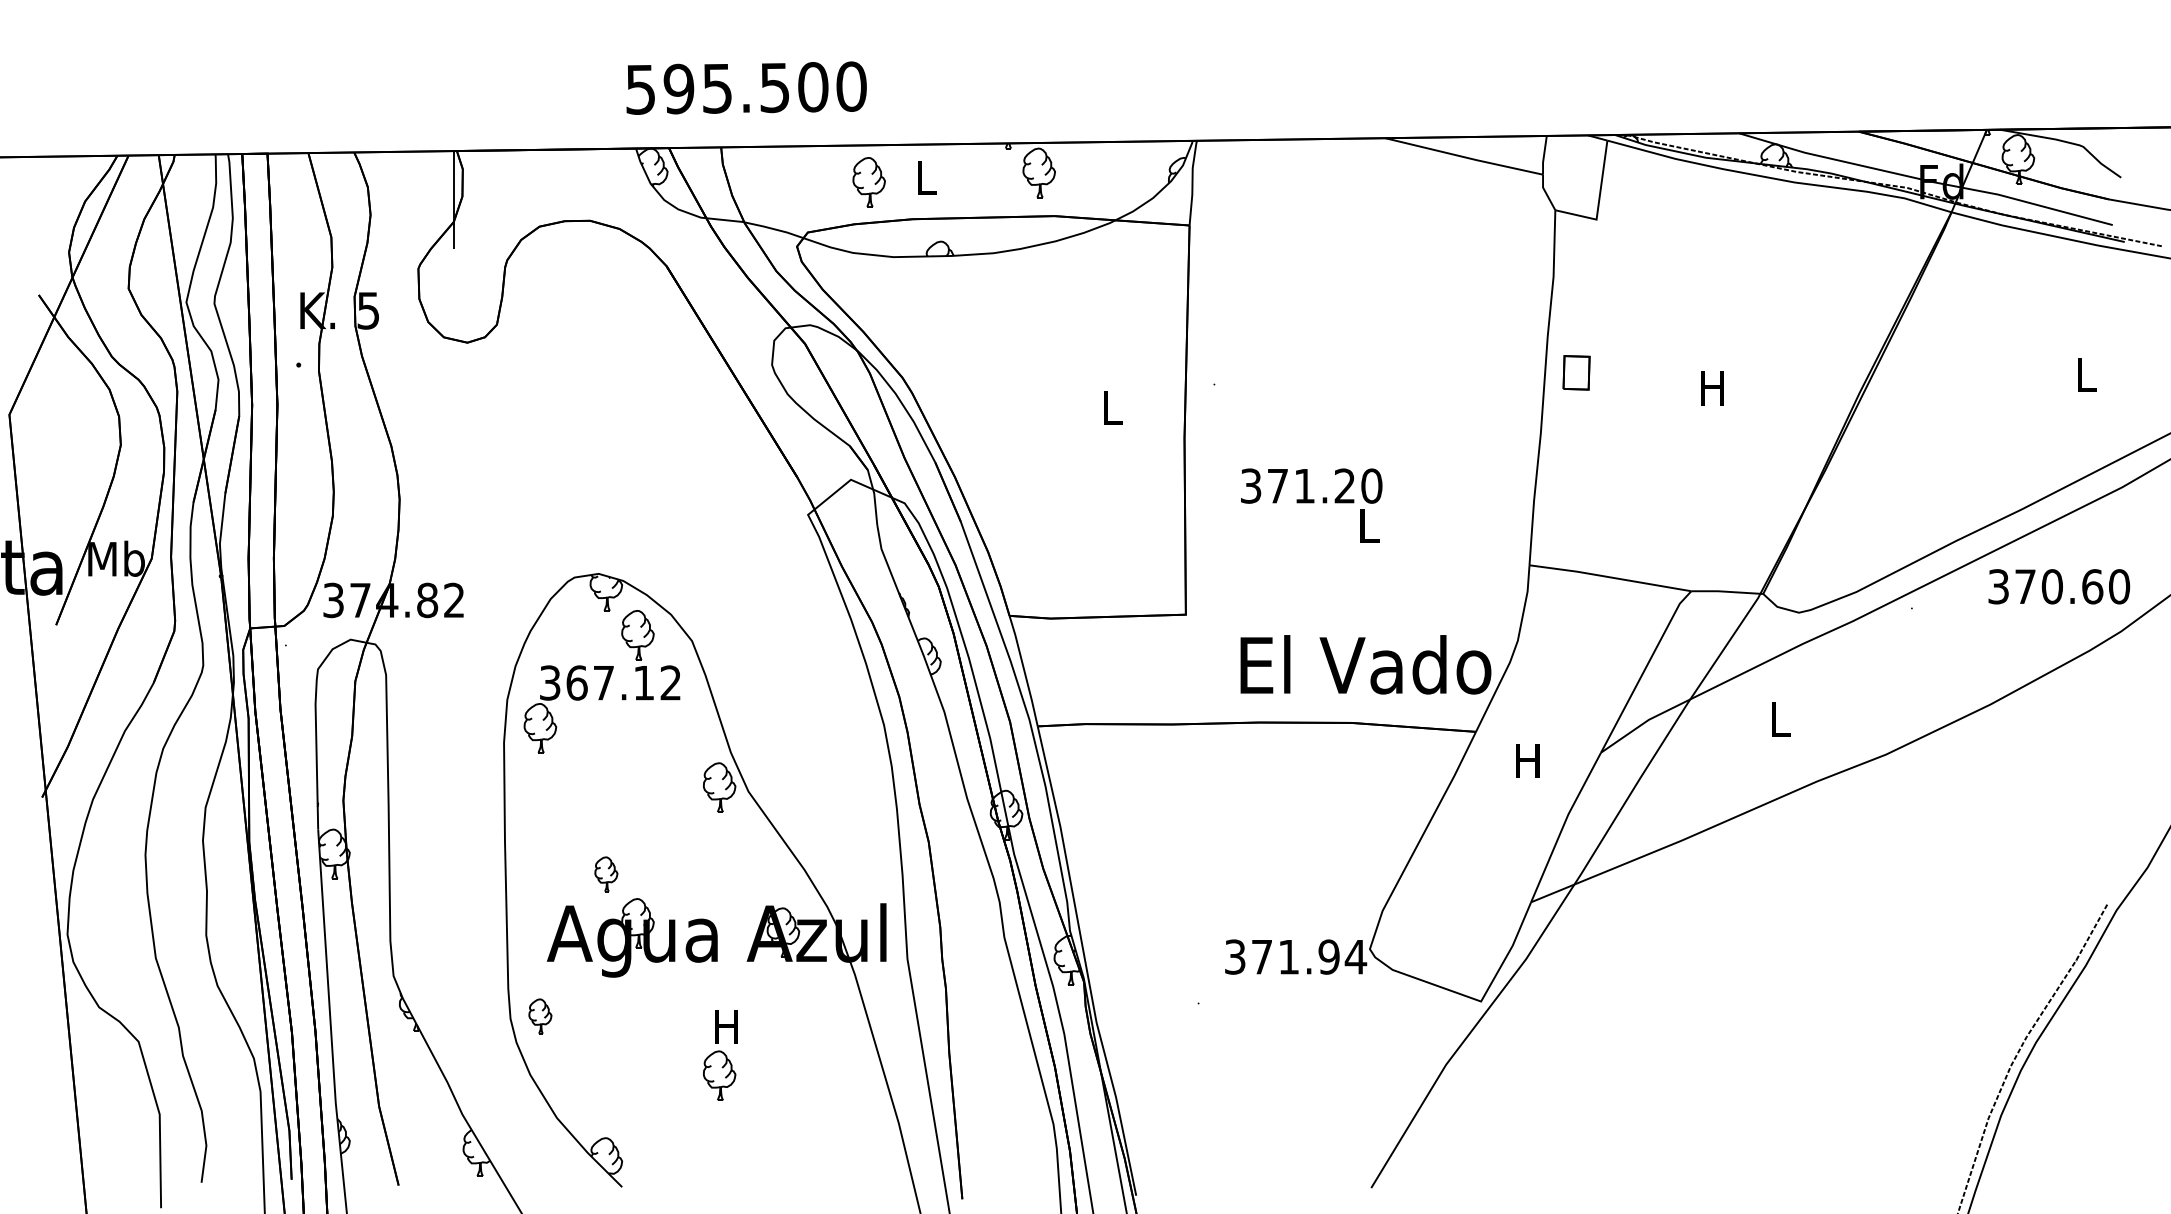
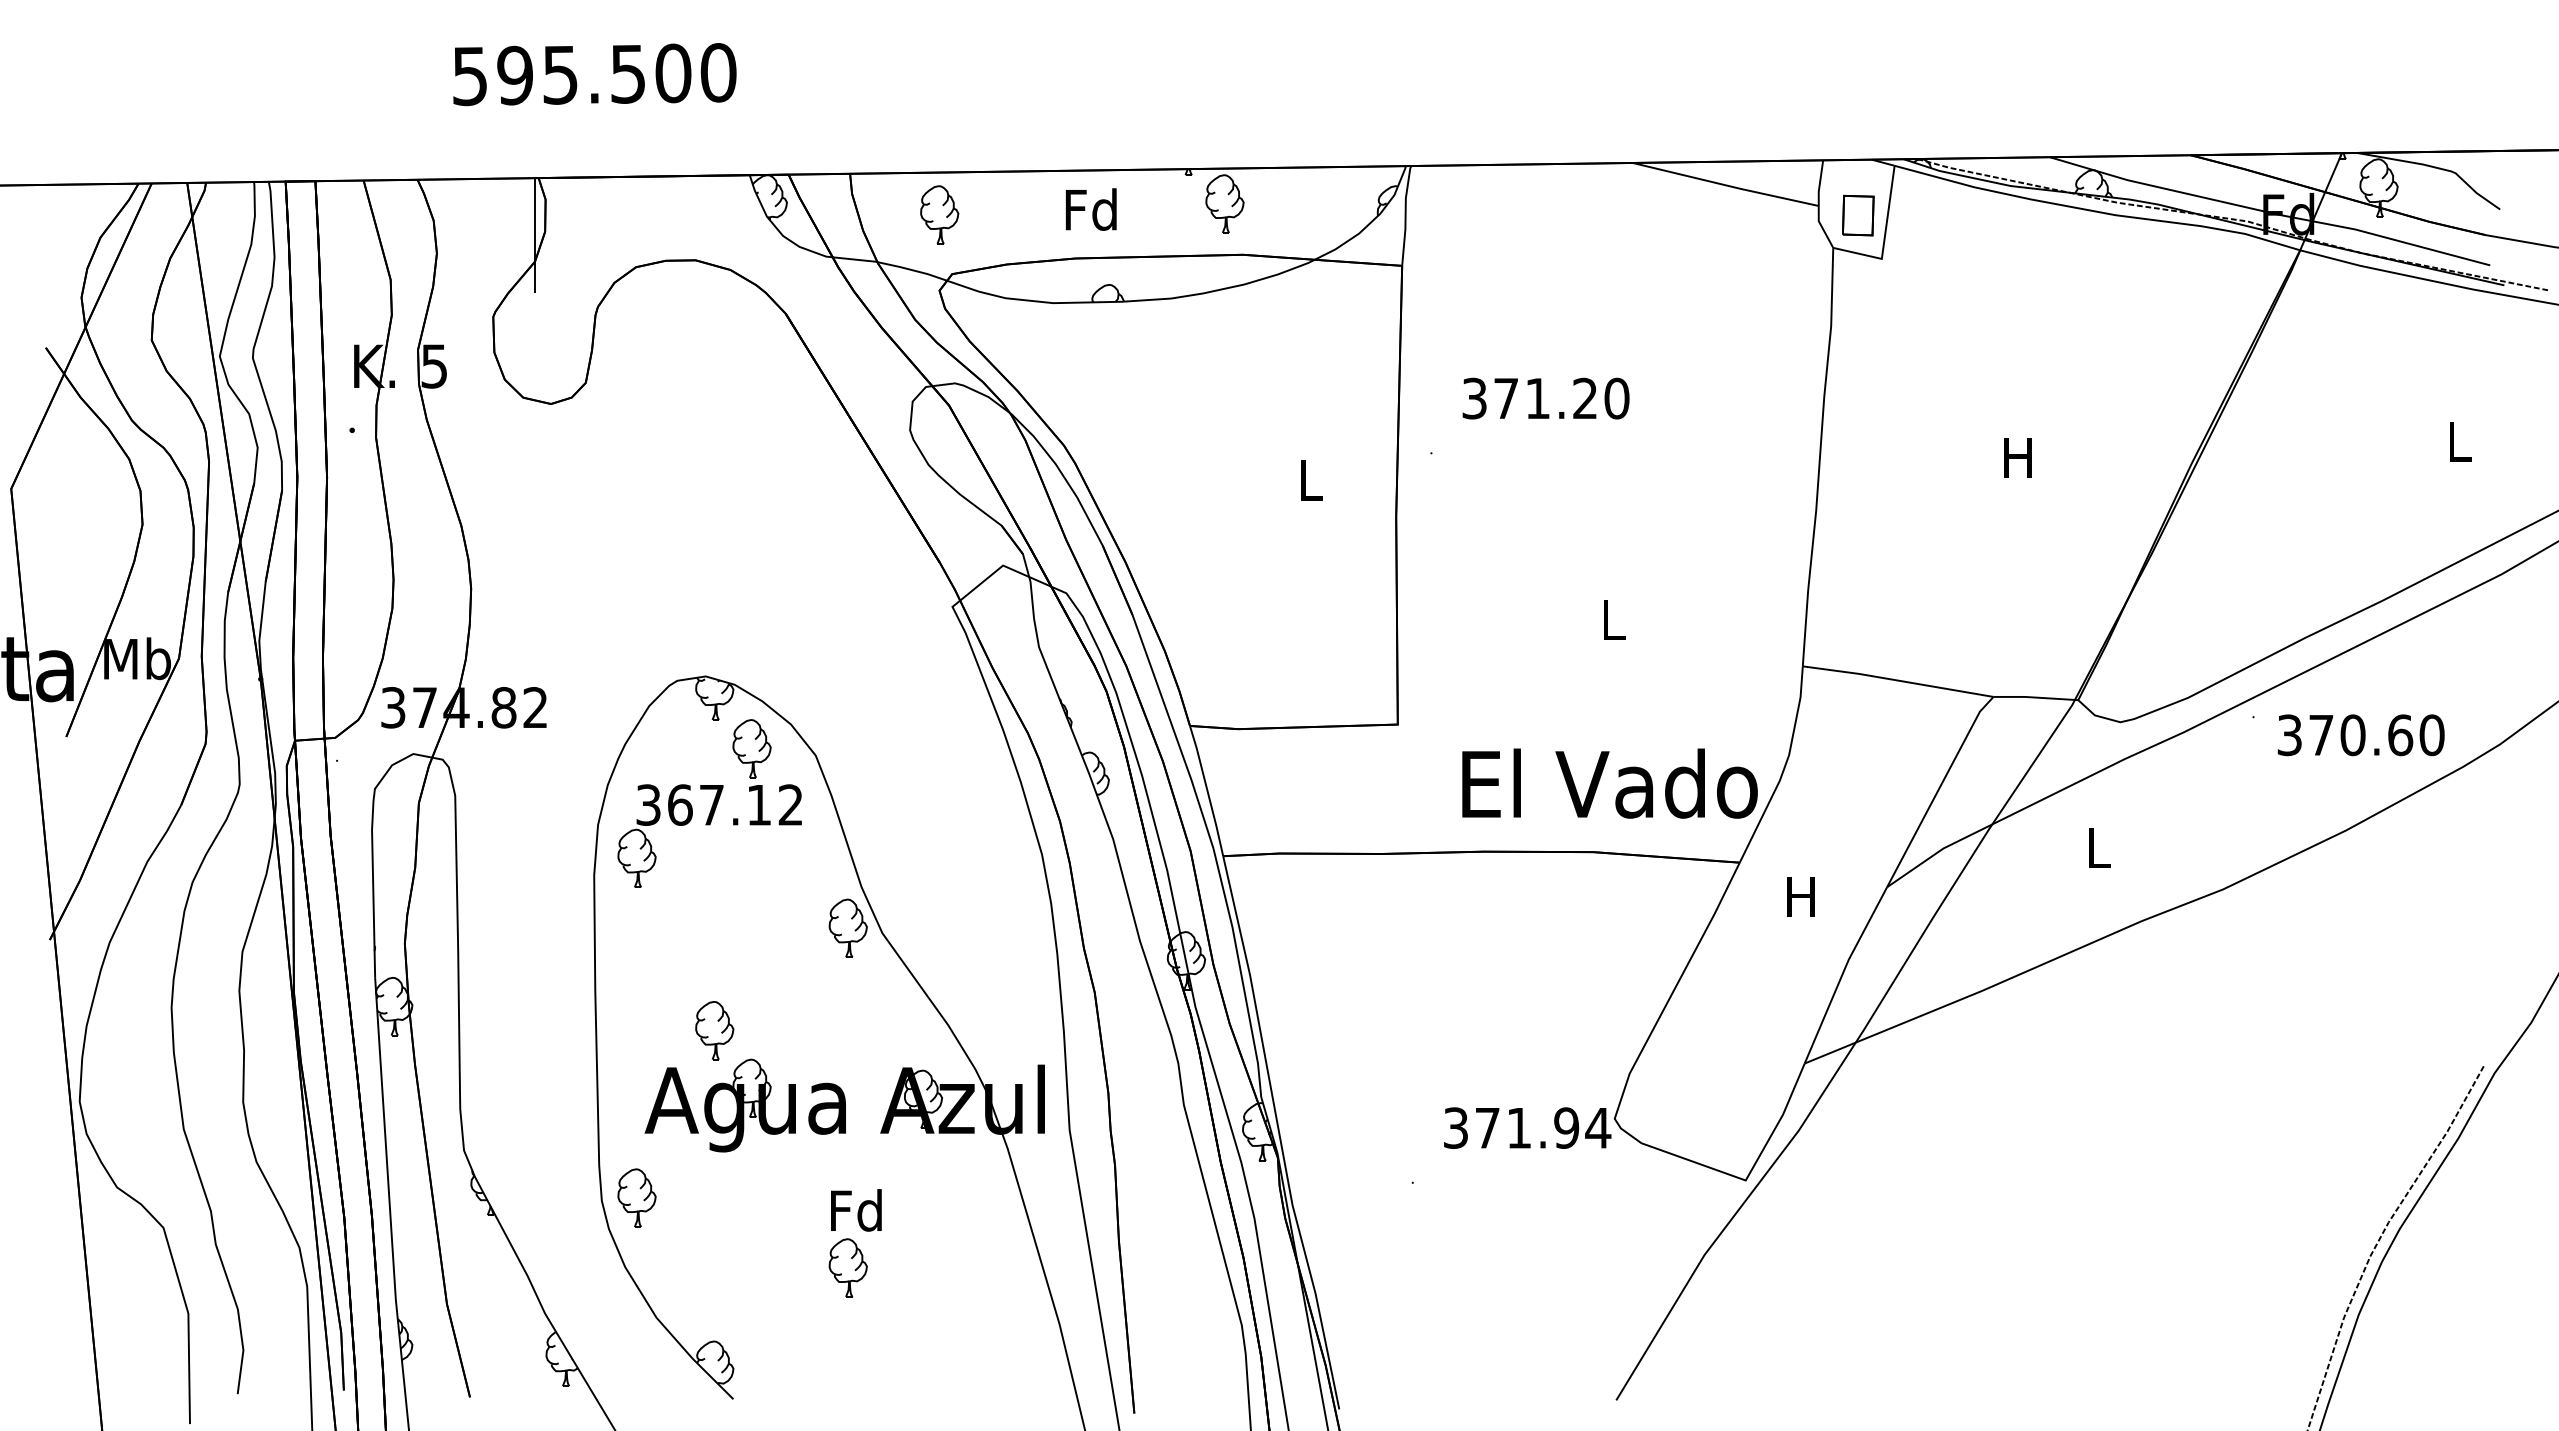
text: (746, 87) -> (594, 73), moved
text: (925, 177) -> (1090, 209), L -> Fd
part: (868, 182) -> (938, 215), moved
part: (1576, 372) -> (1858, 215), moved
text: (1311, 485) -> (1545, 397), moved
text: (2059, 586) -> (2361, 734), moved
part: (606, 874) -> (714, 1030), size x1.43
part: (540, 1016) -> (637, 1198), size x1.43
text: (726, 1026) -> (856, 1209), H -> Fd

